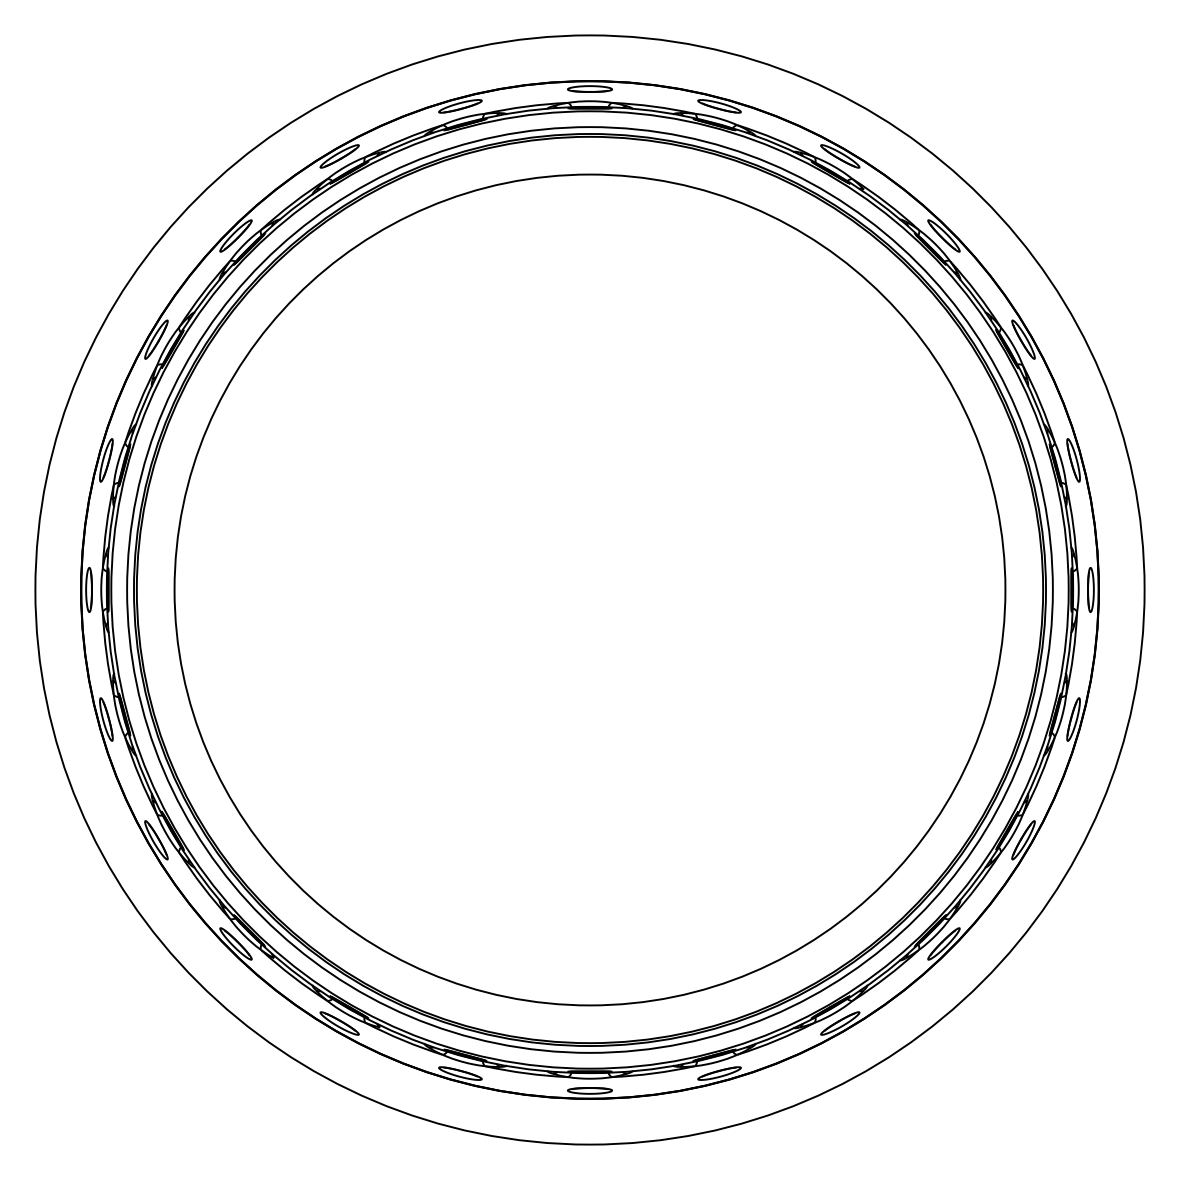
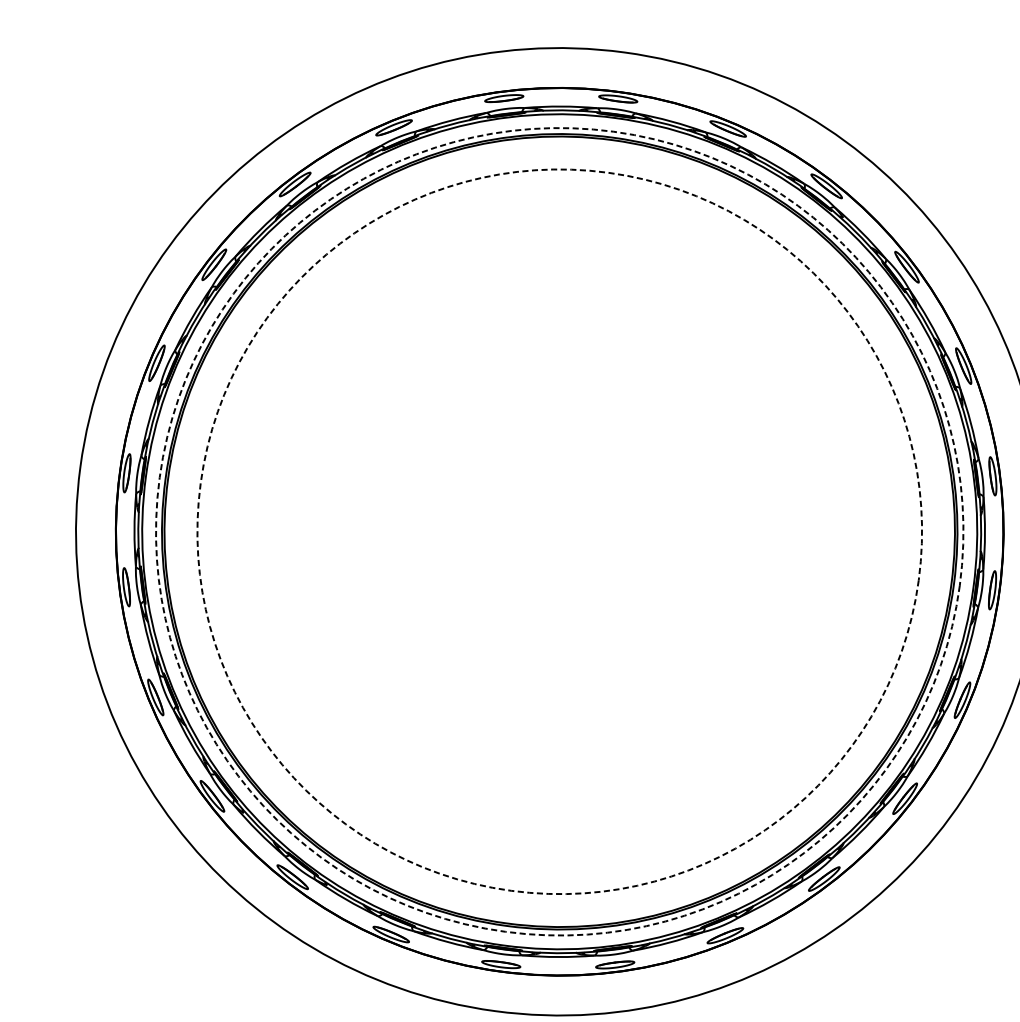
circle: (589, 589) -> (559, 531), solid -> dashed
circle: (589, 589) -> (559, 531), solid -> dashed

